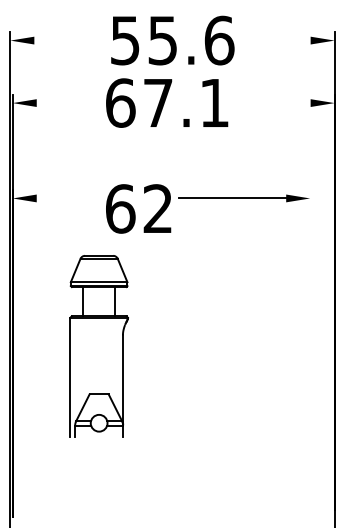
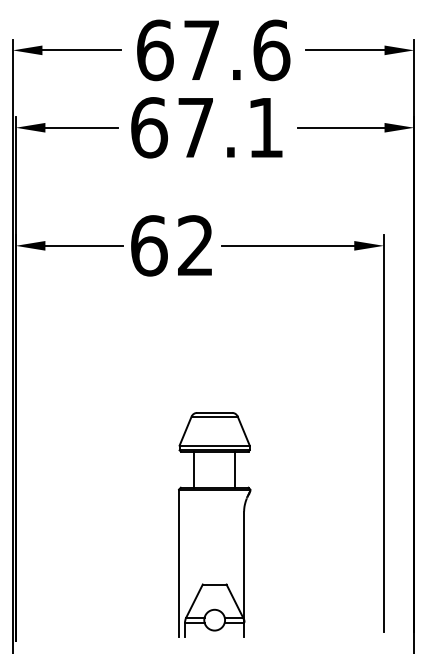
line: (65, 40) -> (81, 50), added
text: (143, 40) -> (177, 50), 55.6 -> 67.6
line: (278, 40) -> (344, 50), added
line: (65, 102) -> (81, 127), added
line: (275, 102) -> (340, 127), added
line: (68, 198) -> (84, 245), added
text: (138, 208) -> (171, 245), moved
part: (122, 345) -> (243, 524), moved
line: (309, 350) -> (383, 433), added

